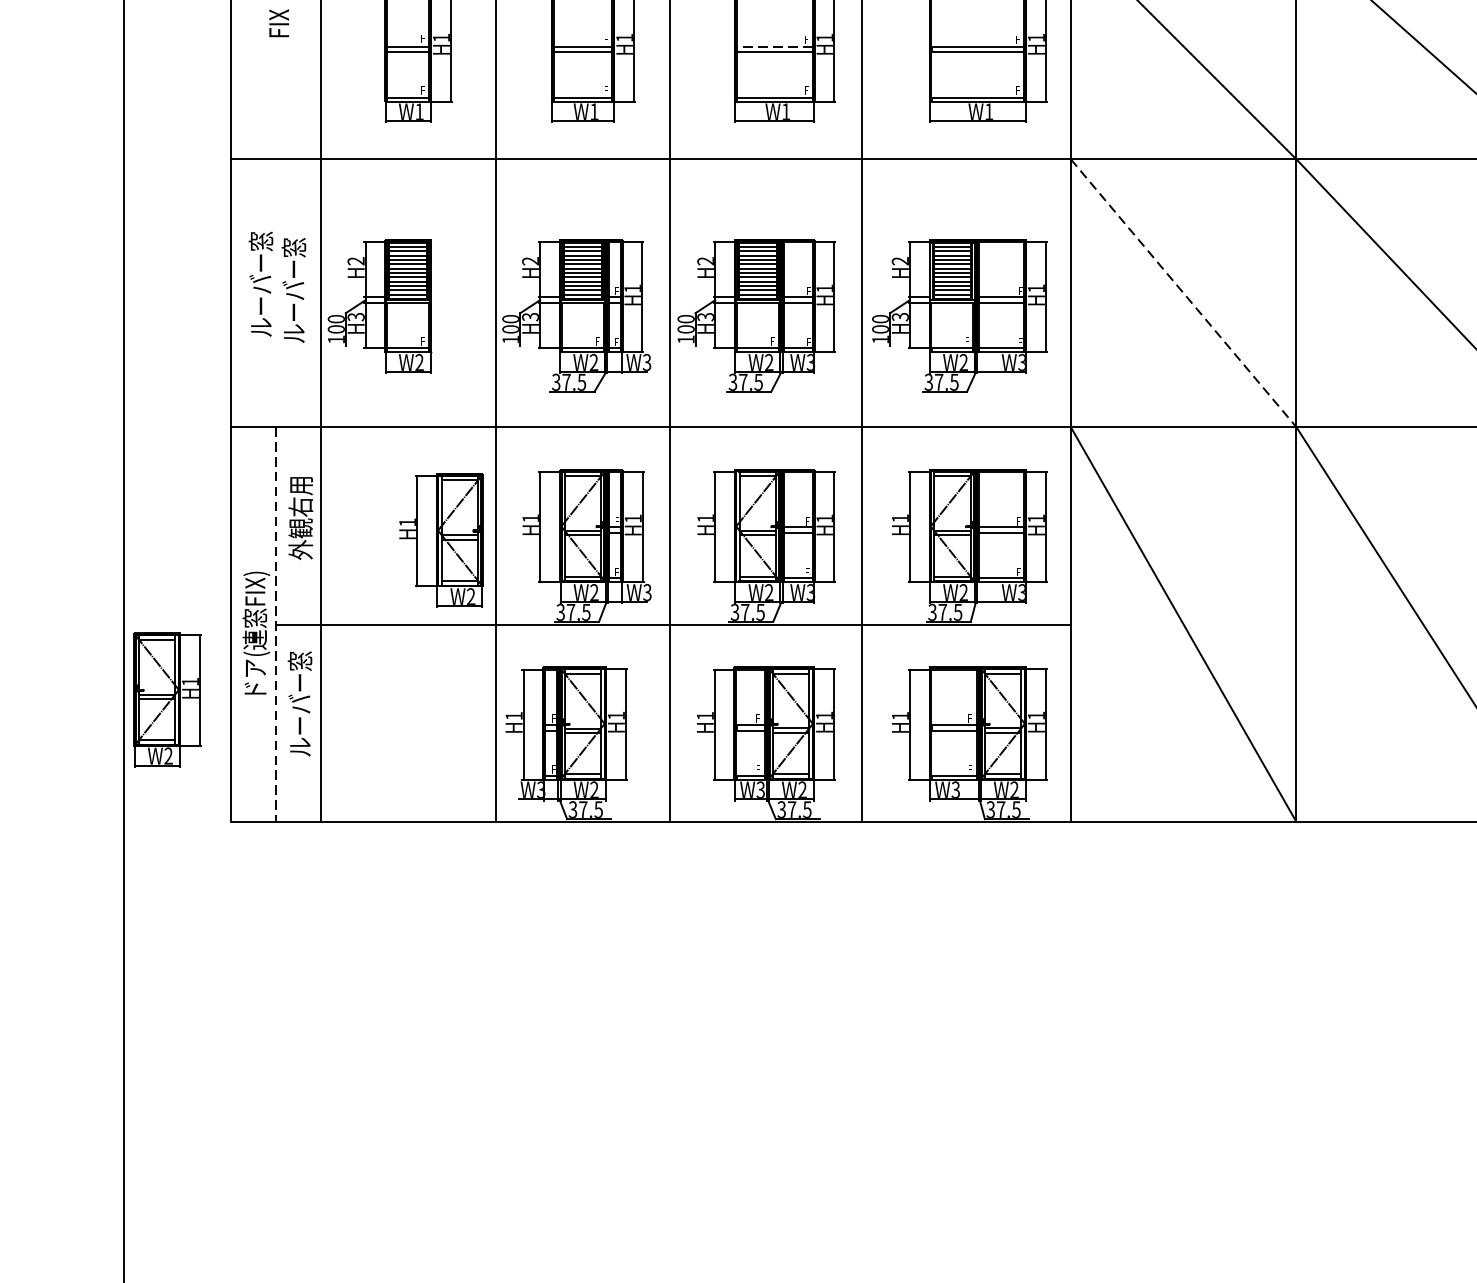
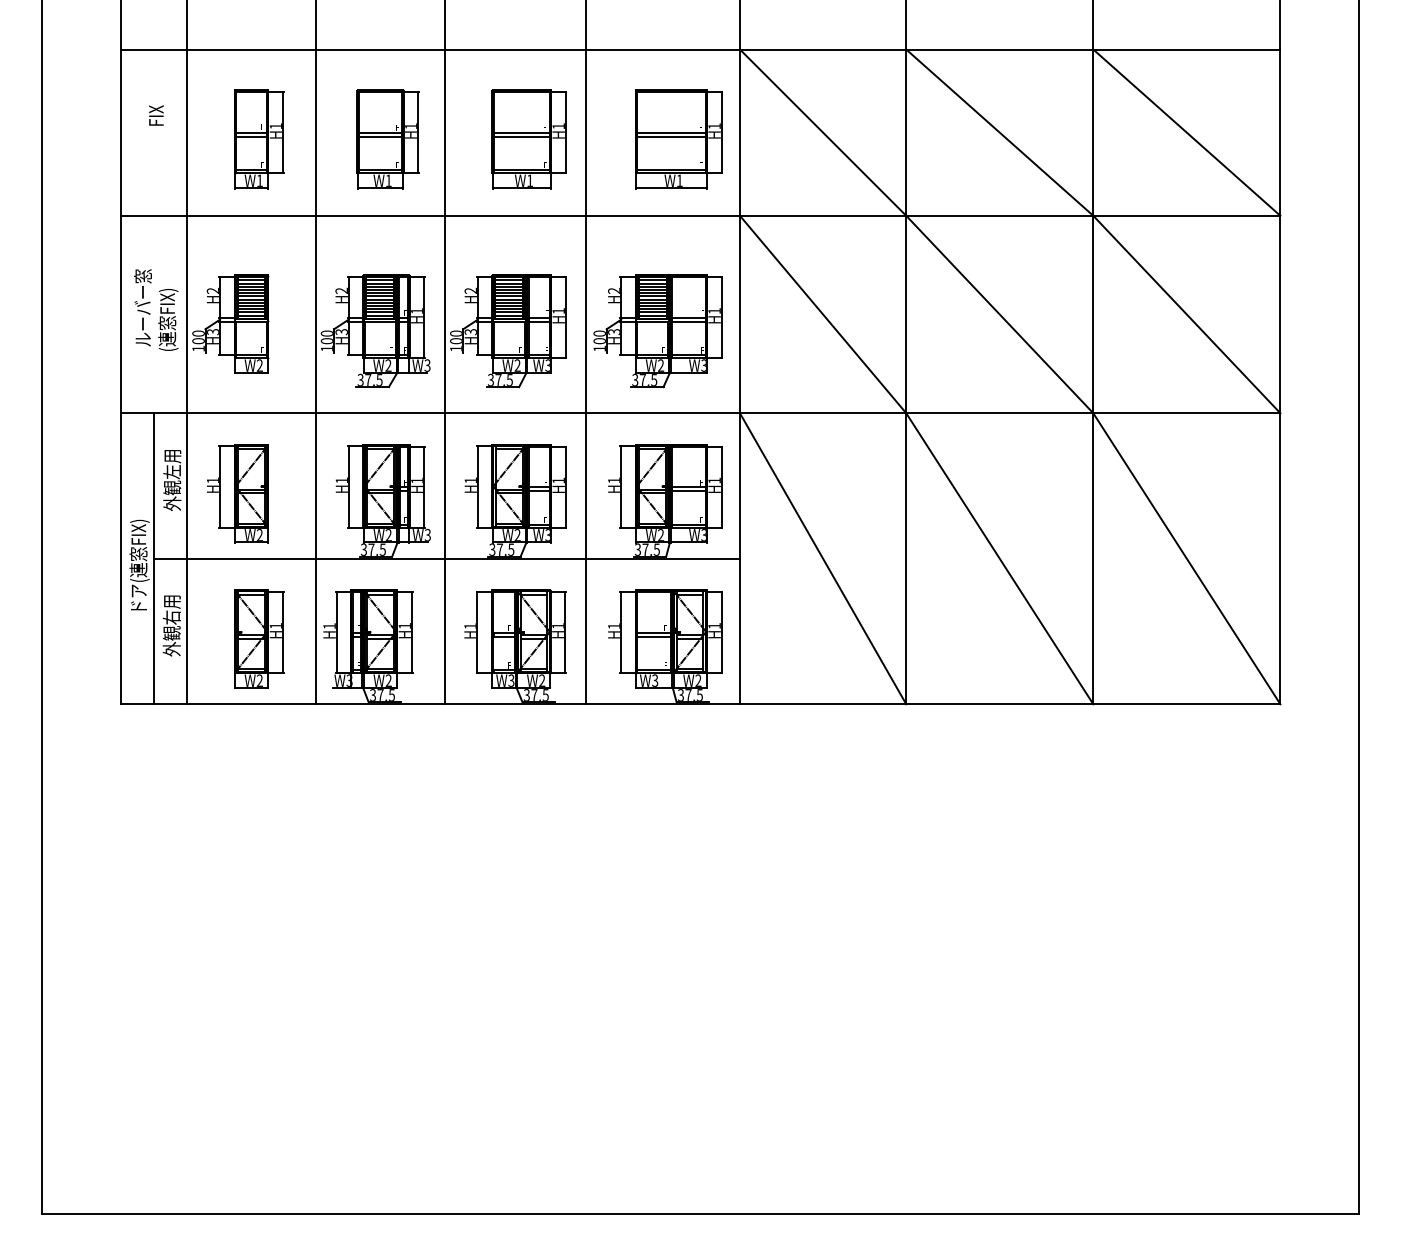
line: (774, 46) -> (521, 132), dashed -> solid
text: (295, 290) -> (168, 312), ルーバー窓 -> (連窓FIX)
line: (1184, 293) -> (823, 314), dashed -> solid
text: (301, 507) -> (172, 472), 外観右用 -> 外観左用
part: (440, 540) -> (237, 493), moved
line: (275, 625) -> (153, 559), dashed -> solid
part: (168, 698) -> (259, 638), moved
text: (299, 704) -> (171, 617), ルーバー窓 -> 外観右用

